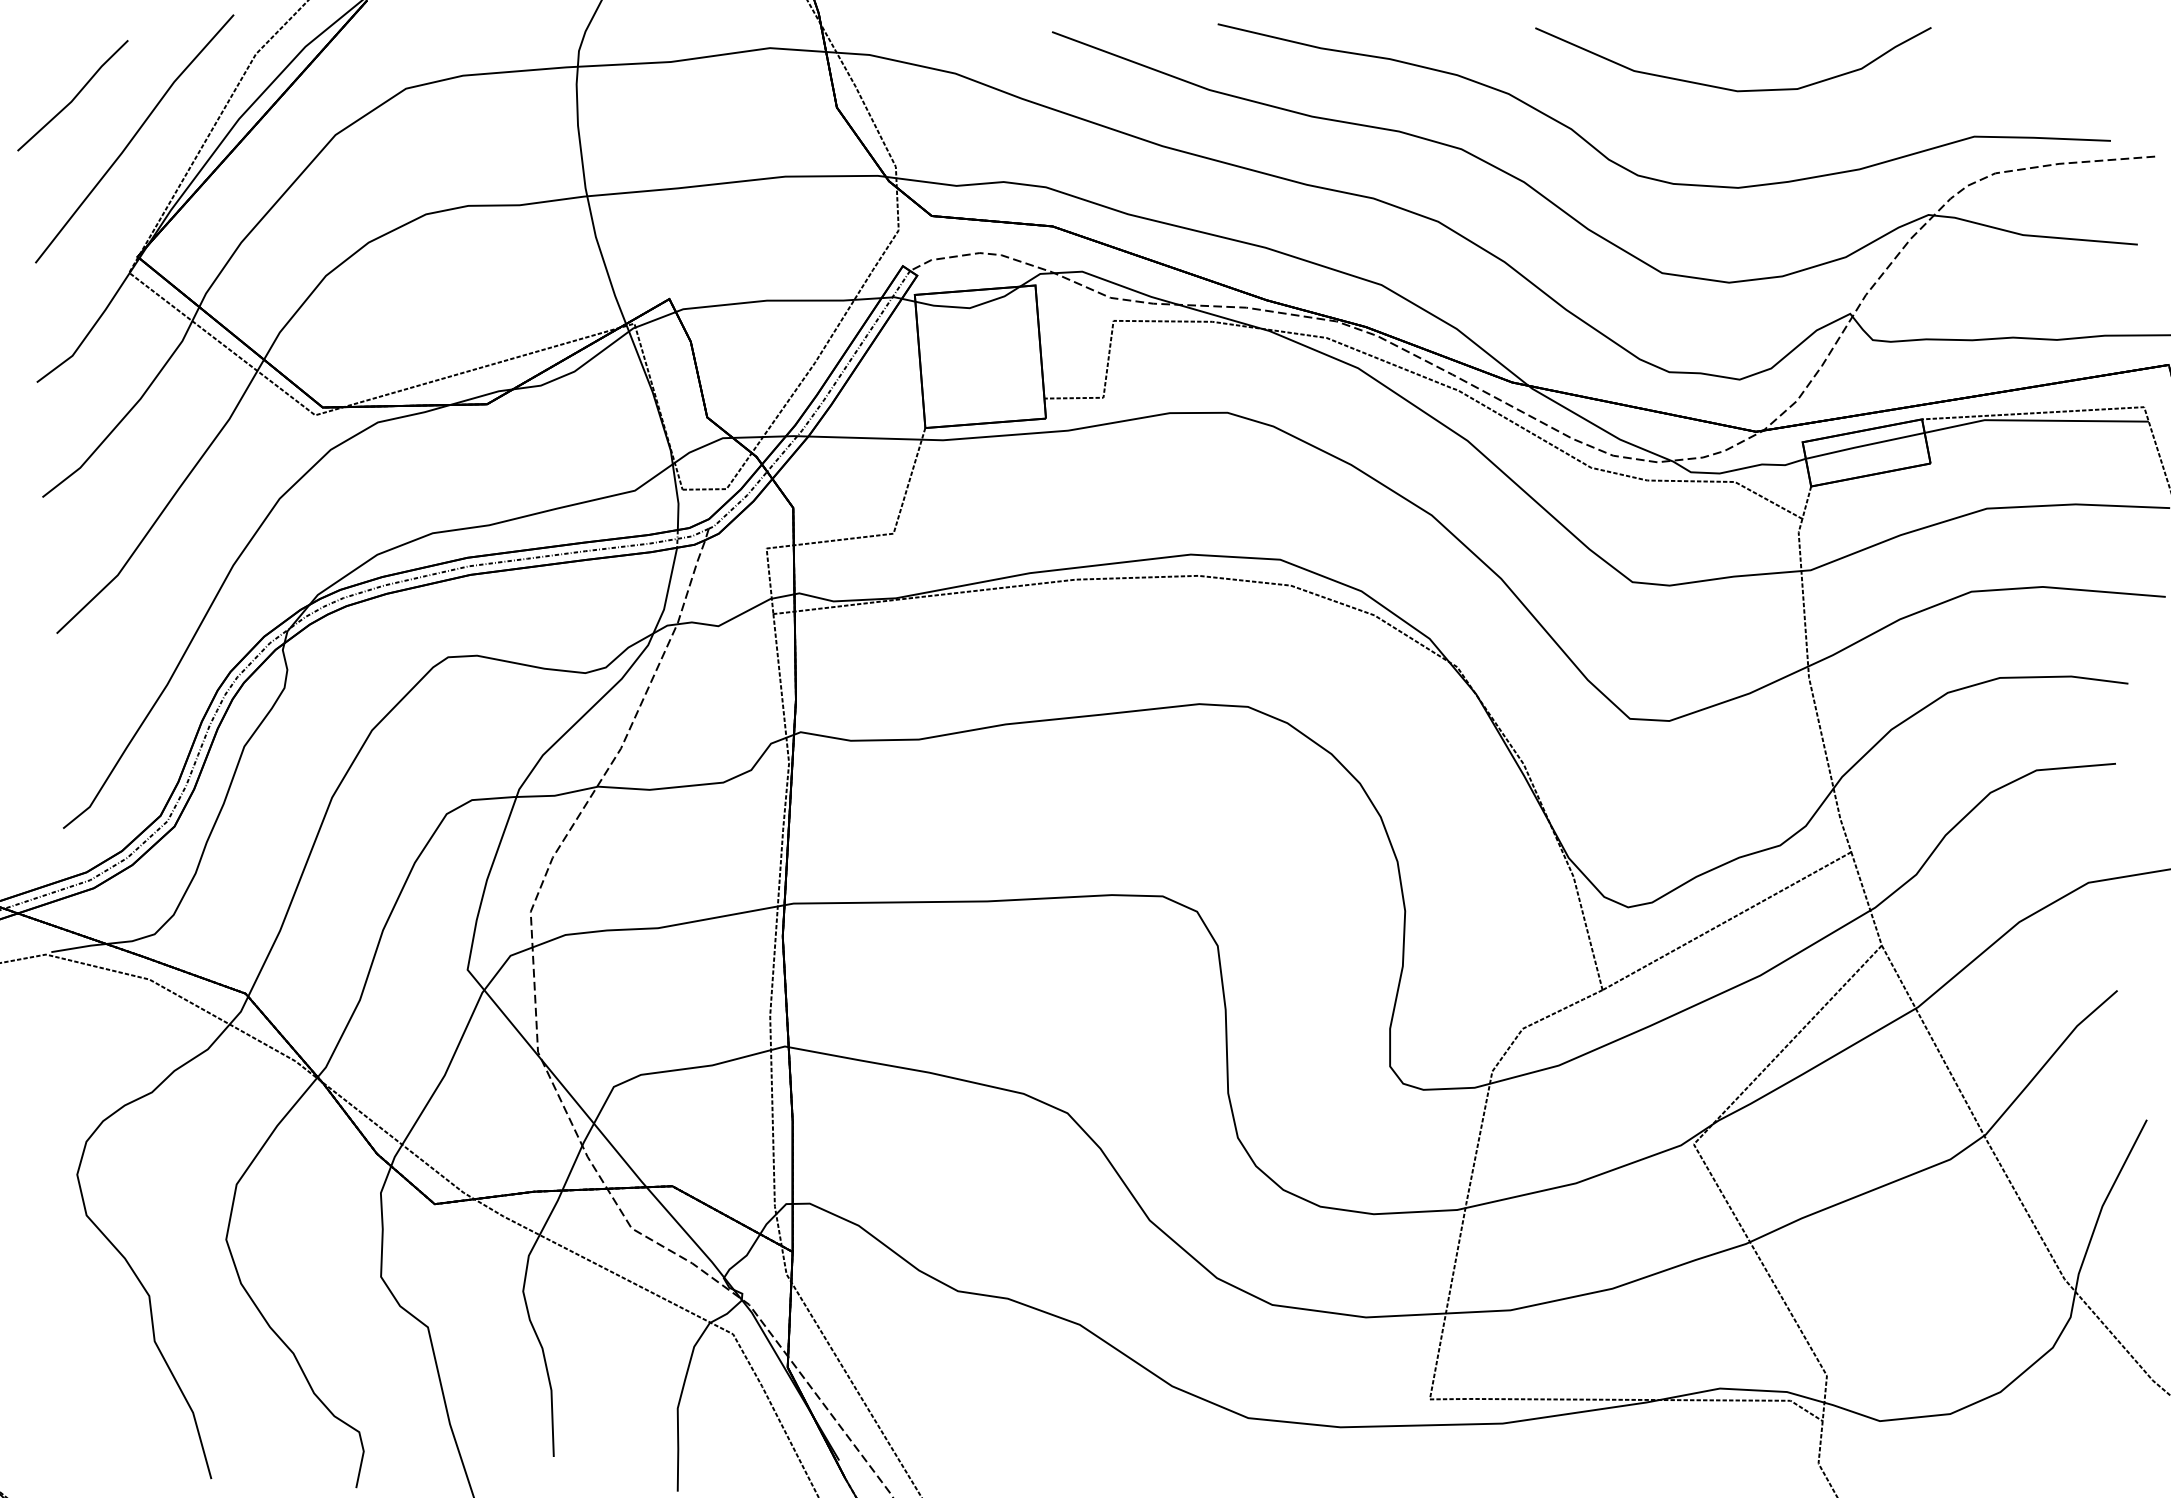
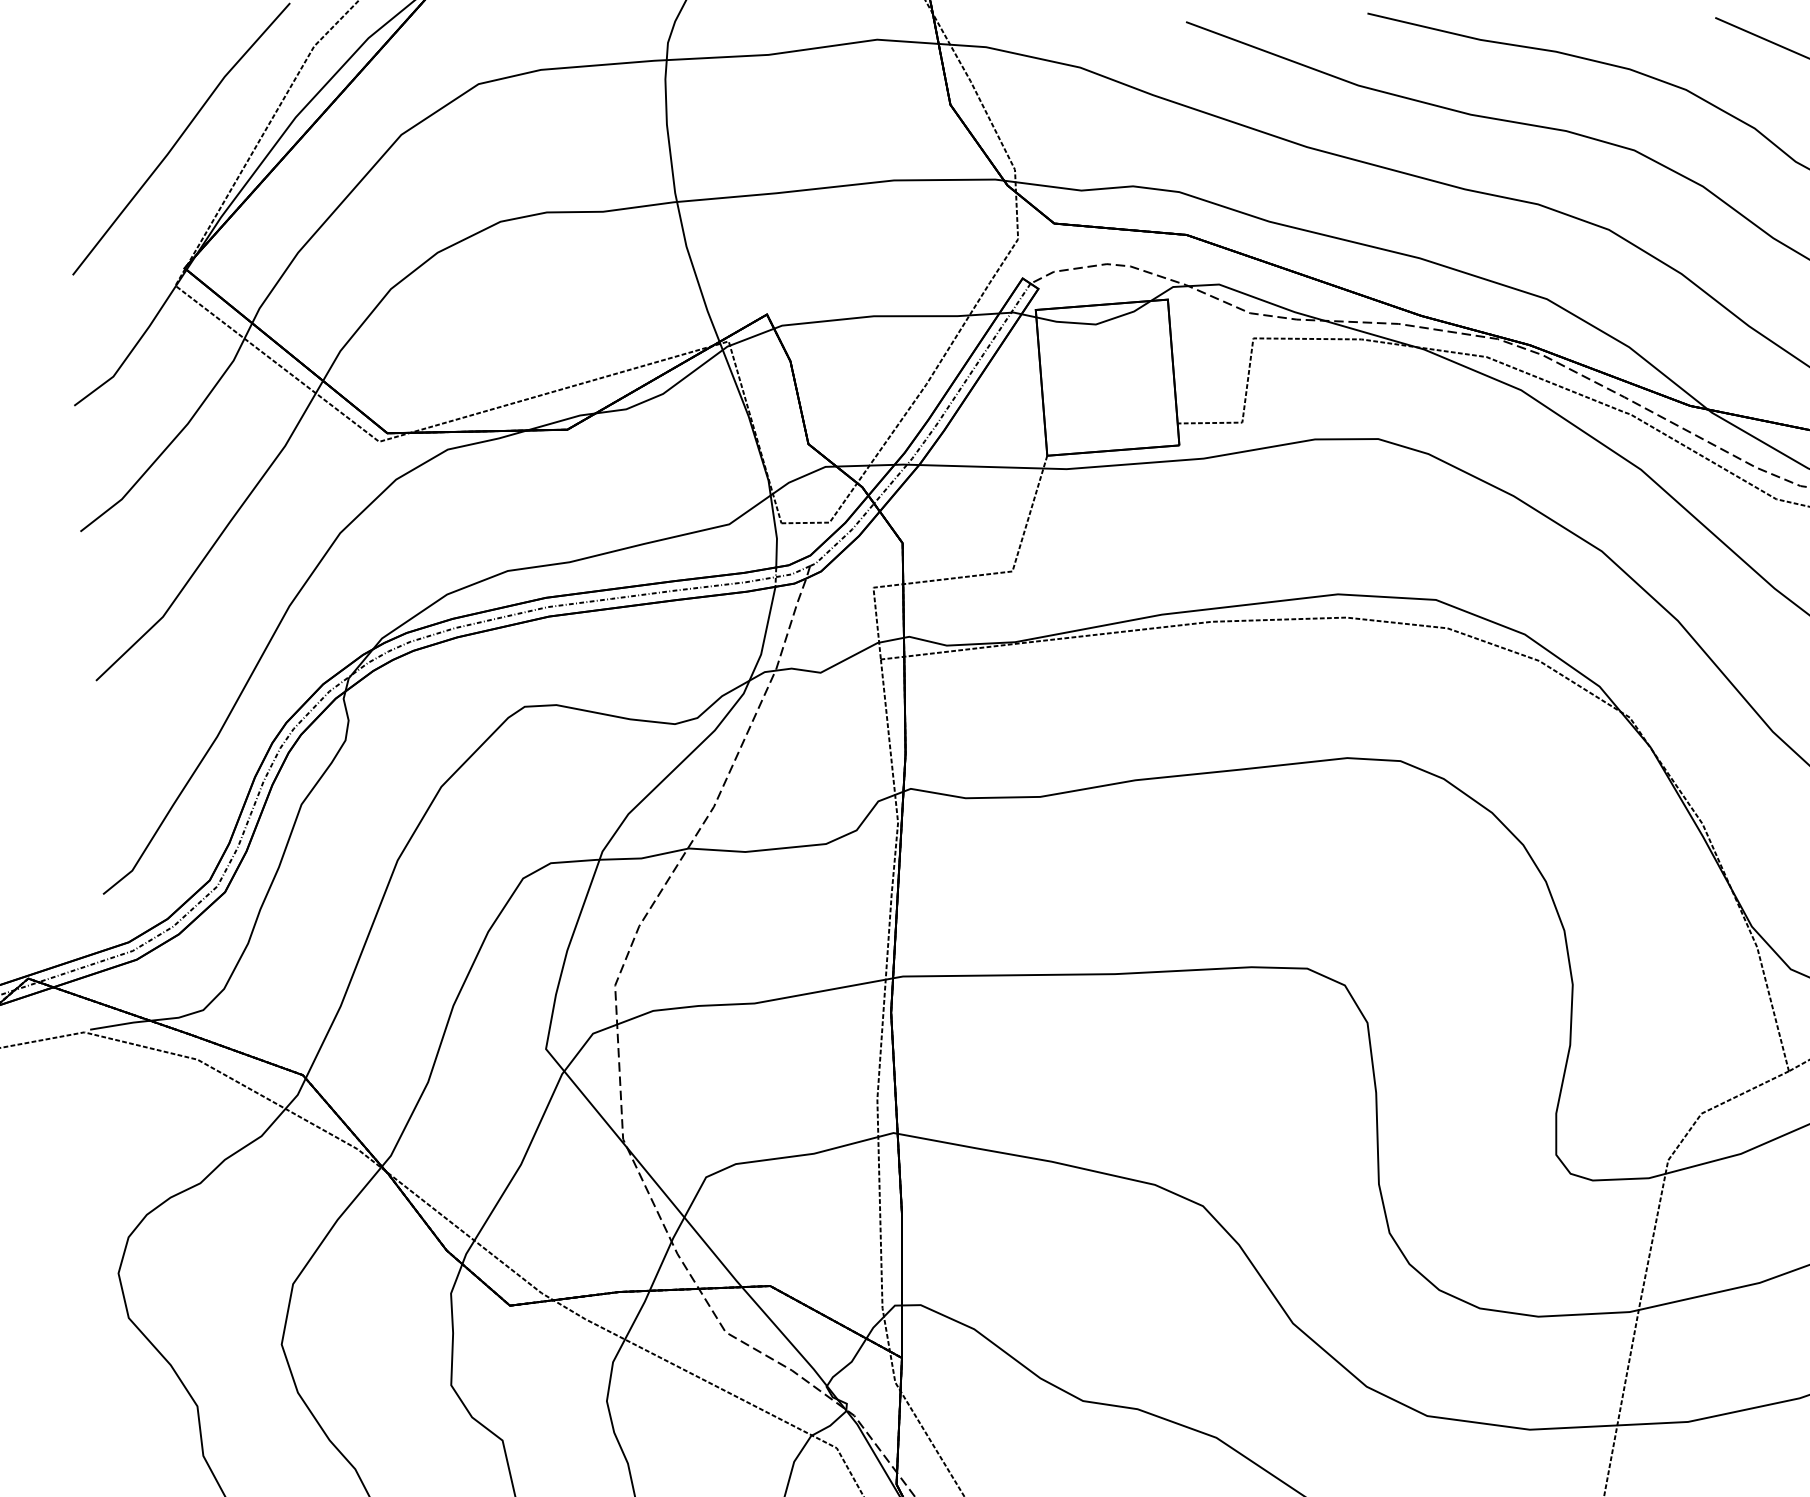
line: (74, 96) -> (115, 92), removed

